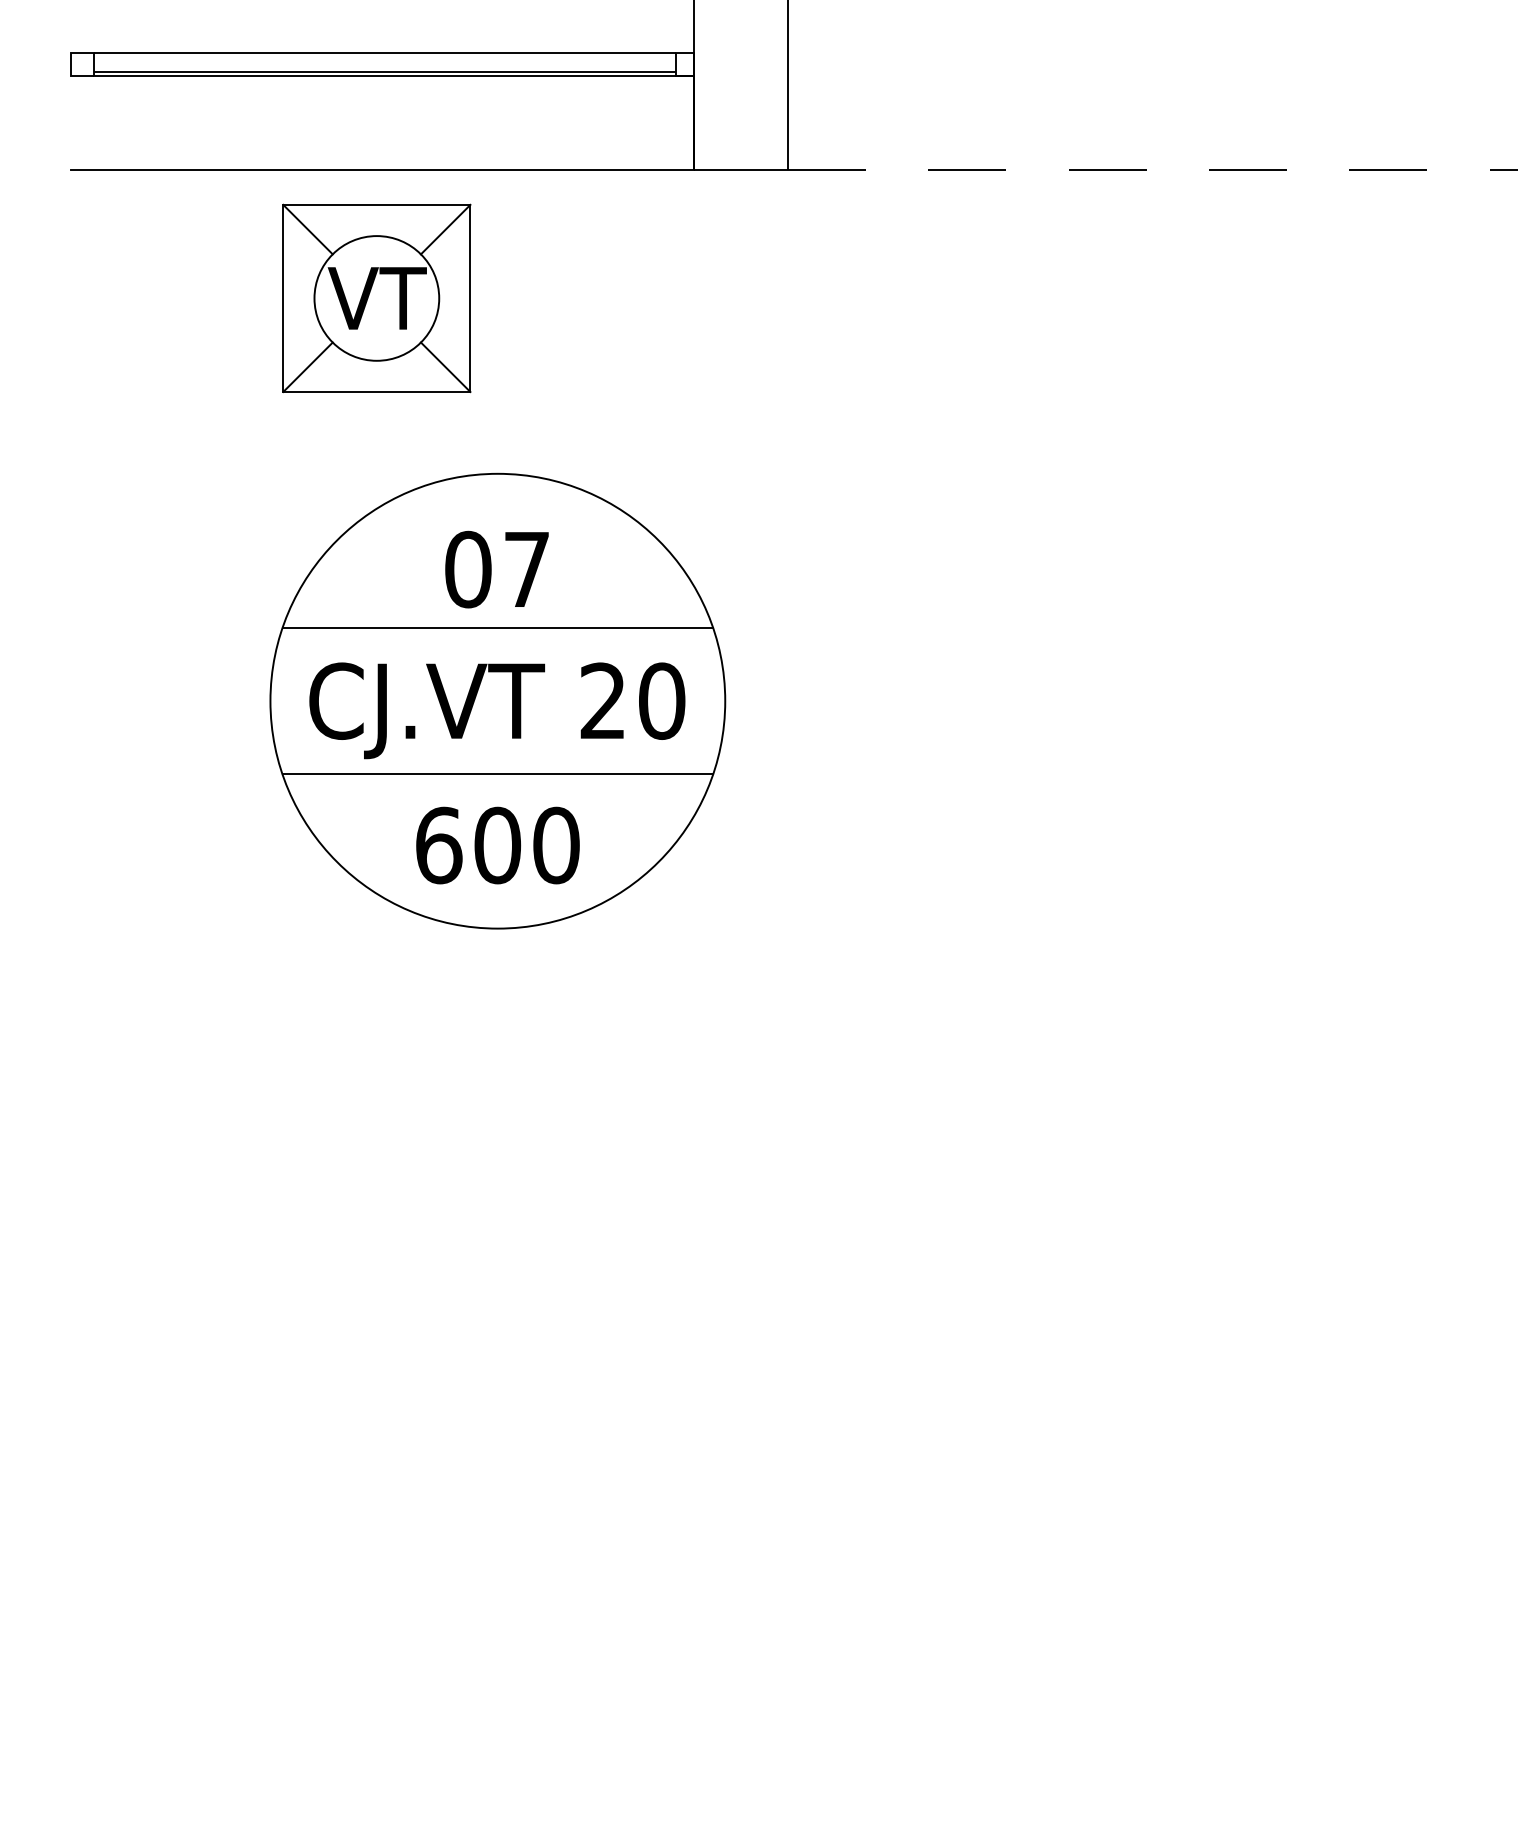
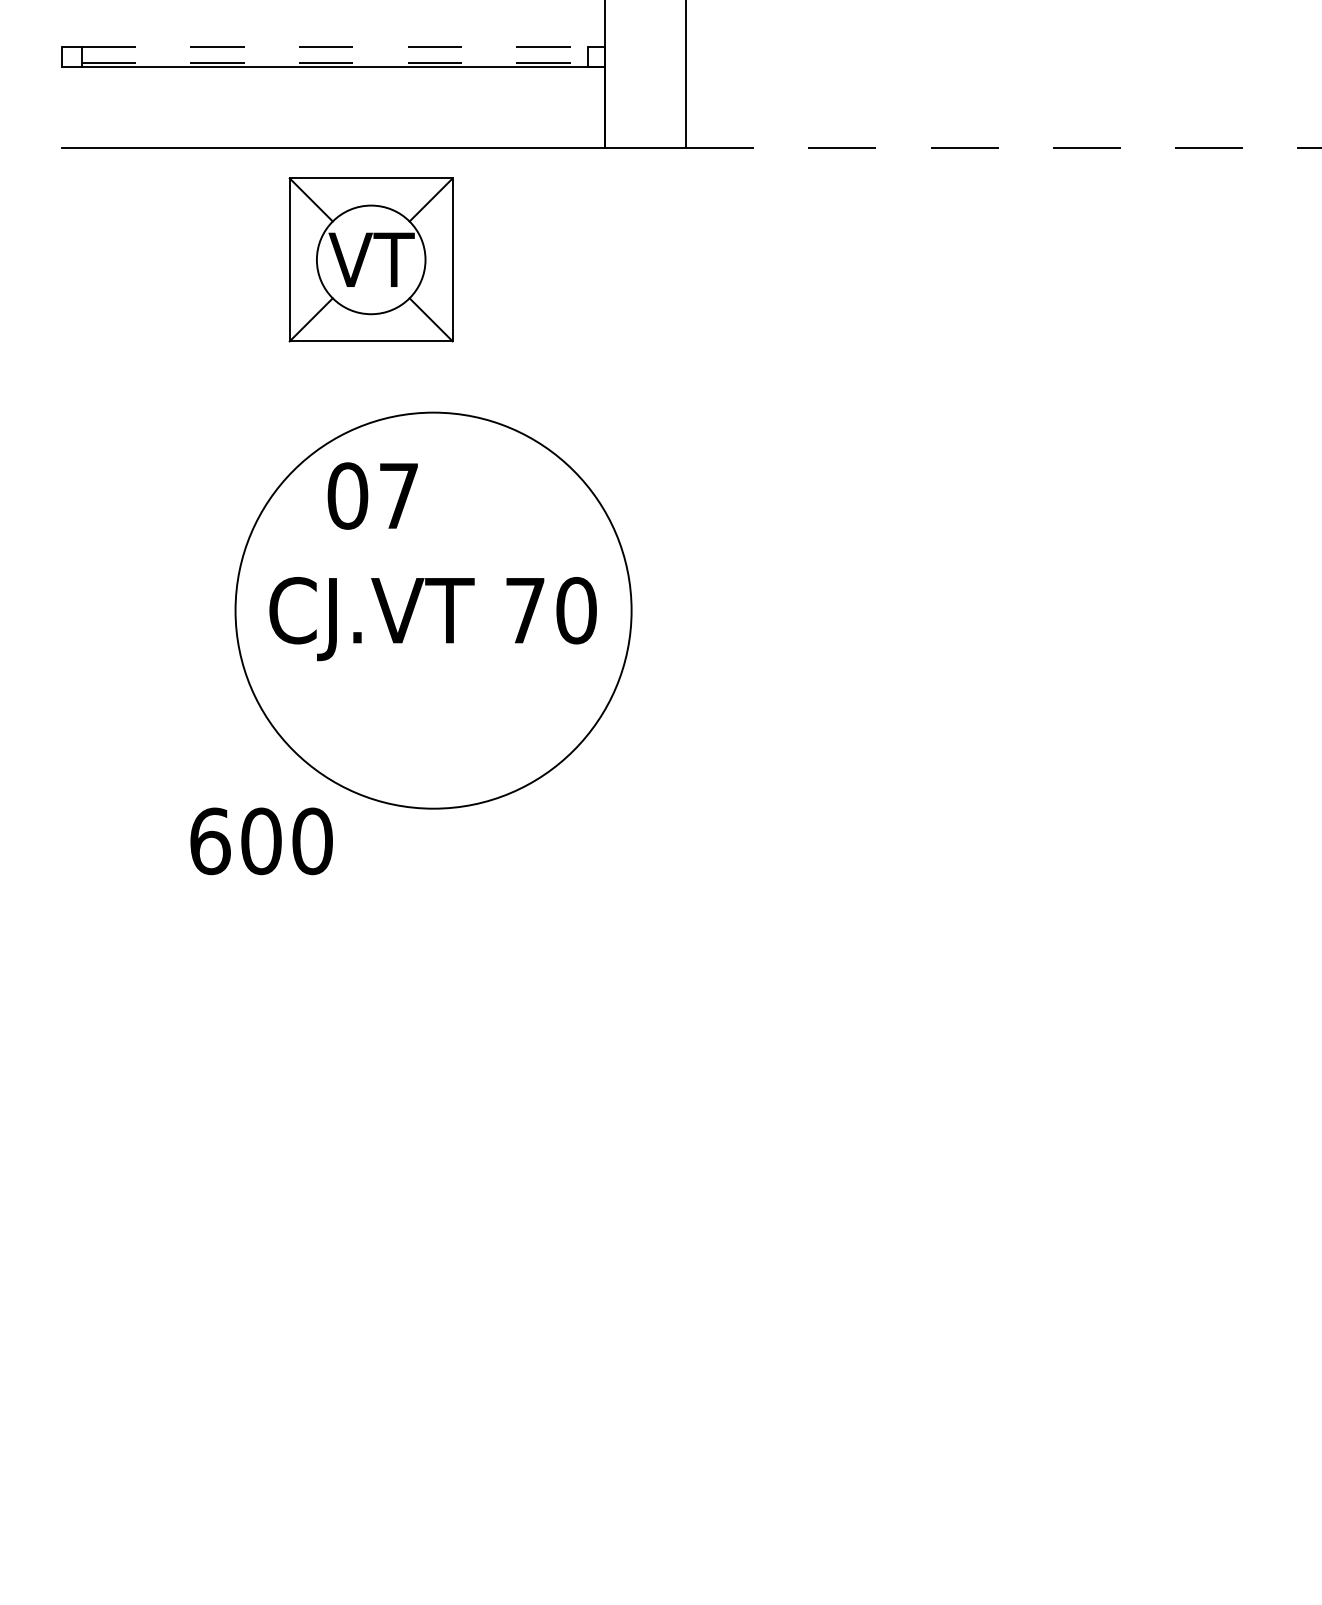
line: (385, 53) -> (335, 46), solid -> dashed
line: (385, 71) -> (335, 62), solid -> dashed
part: (376, 297) -> (370, 259), moved
text: (496, 568) -> (372, 495), moved
line: (497, 628) -> (433, 547), removed
text: (602, 701) -> (524, 610), 20 -> 70
line: (497, 774) -> (433, 674), removed
text: (497, 845) -> (261, 841), moved

